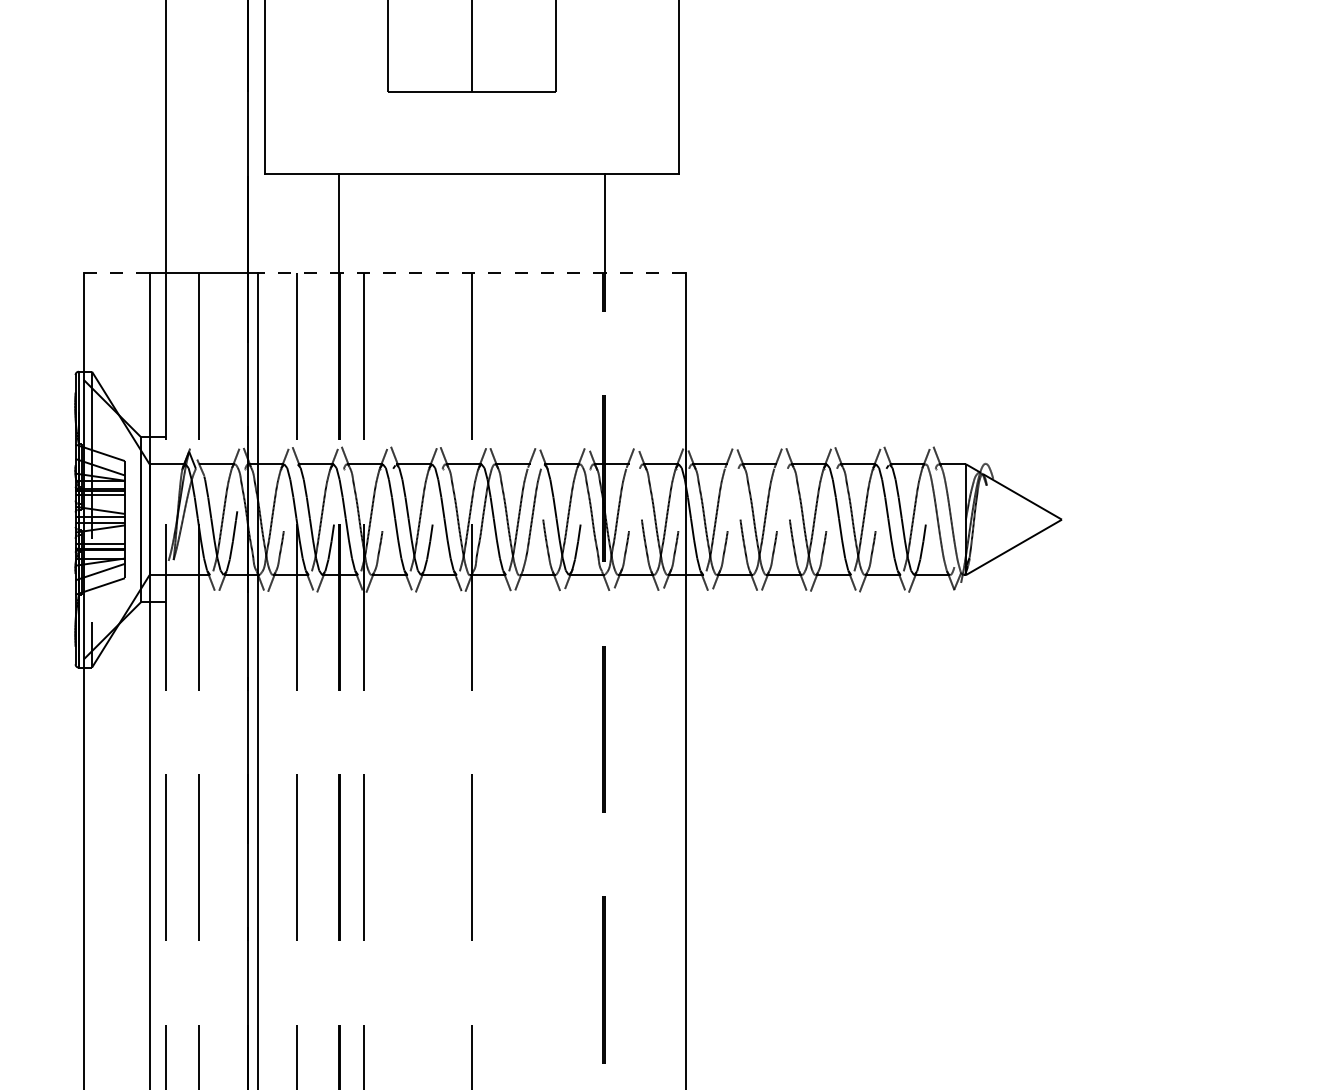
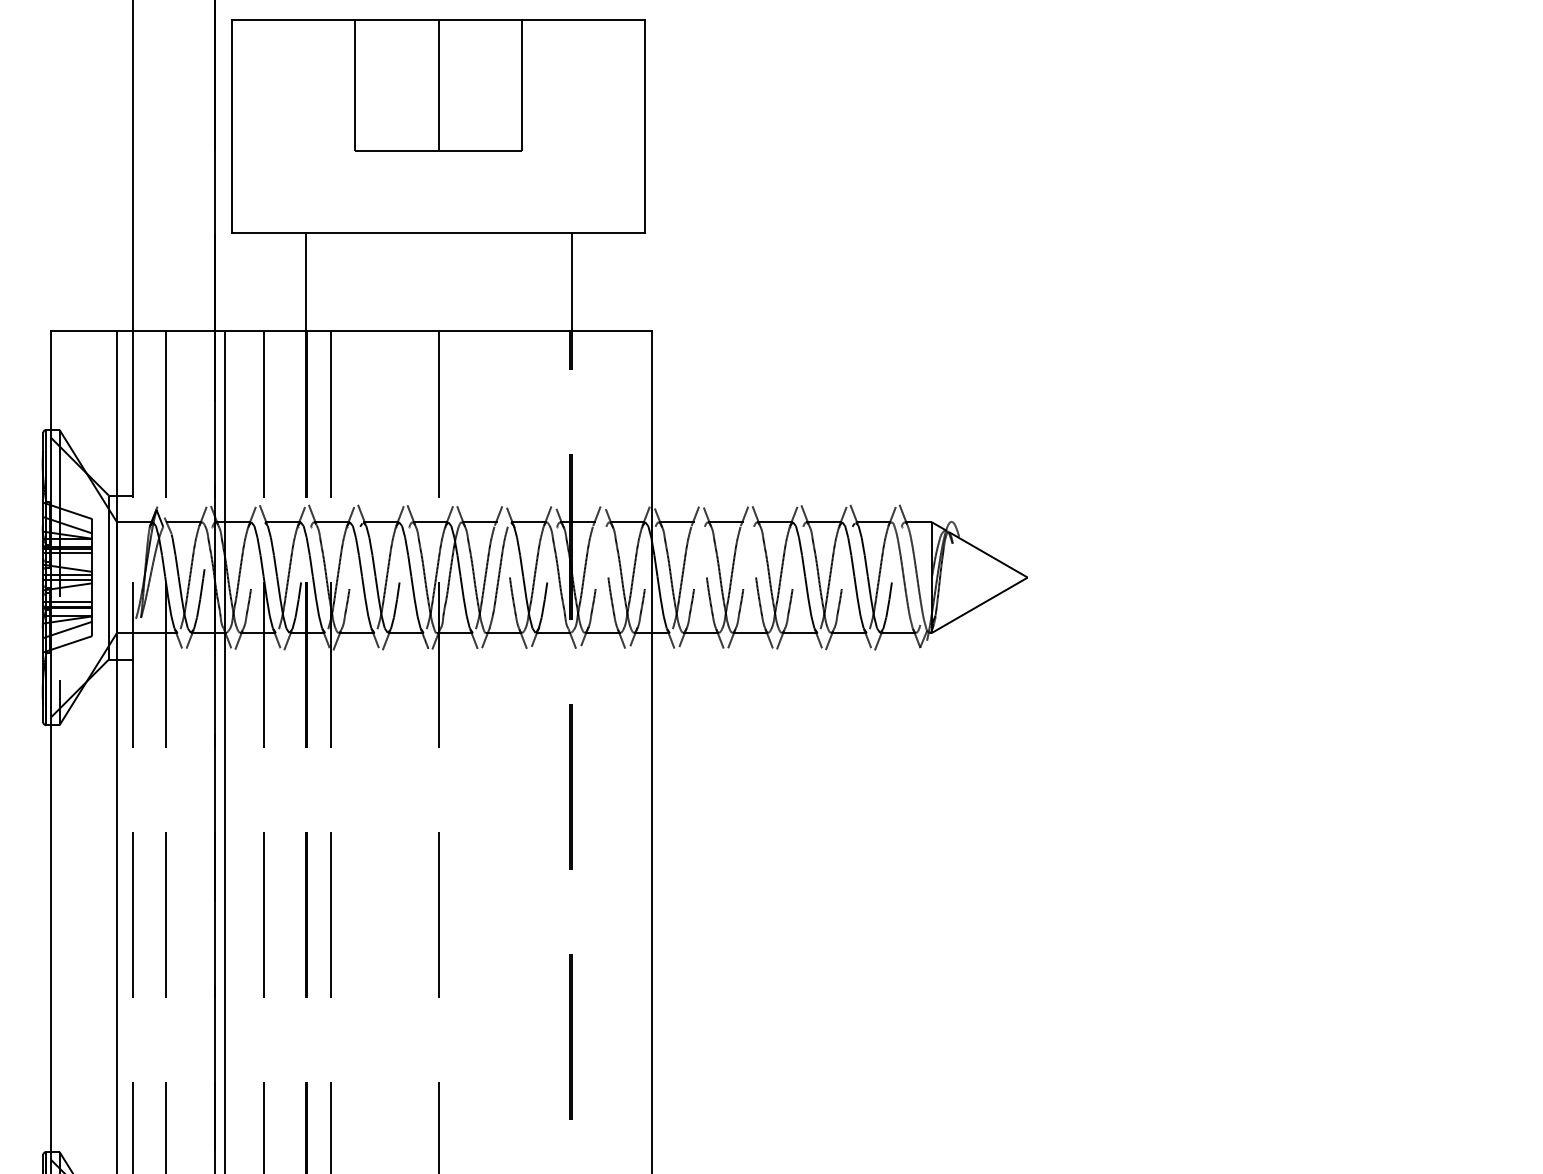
line: (117, 273) -> (84, 331), dashed -> solid
line: (471, 273) -> (438, 331), dashed -> solid

